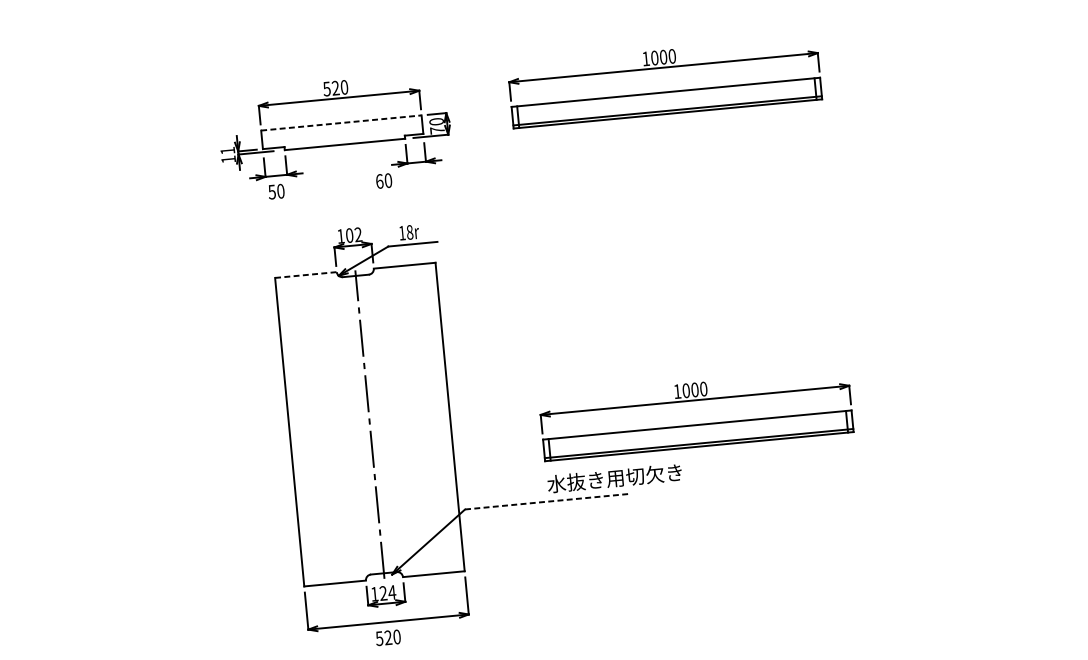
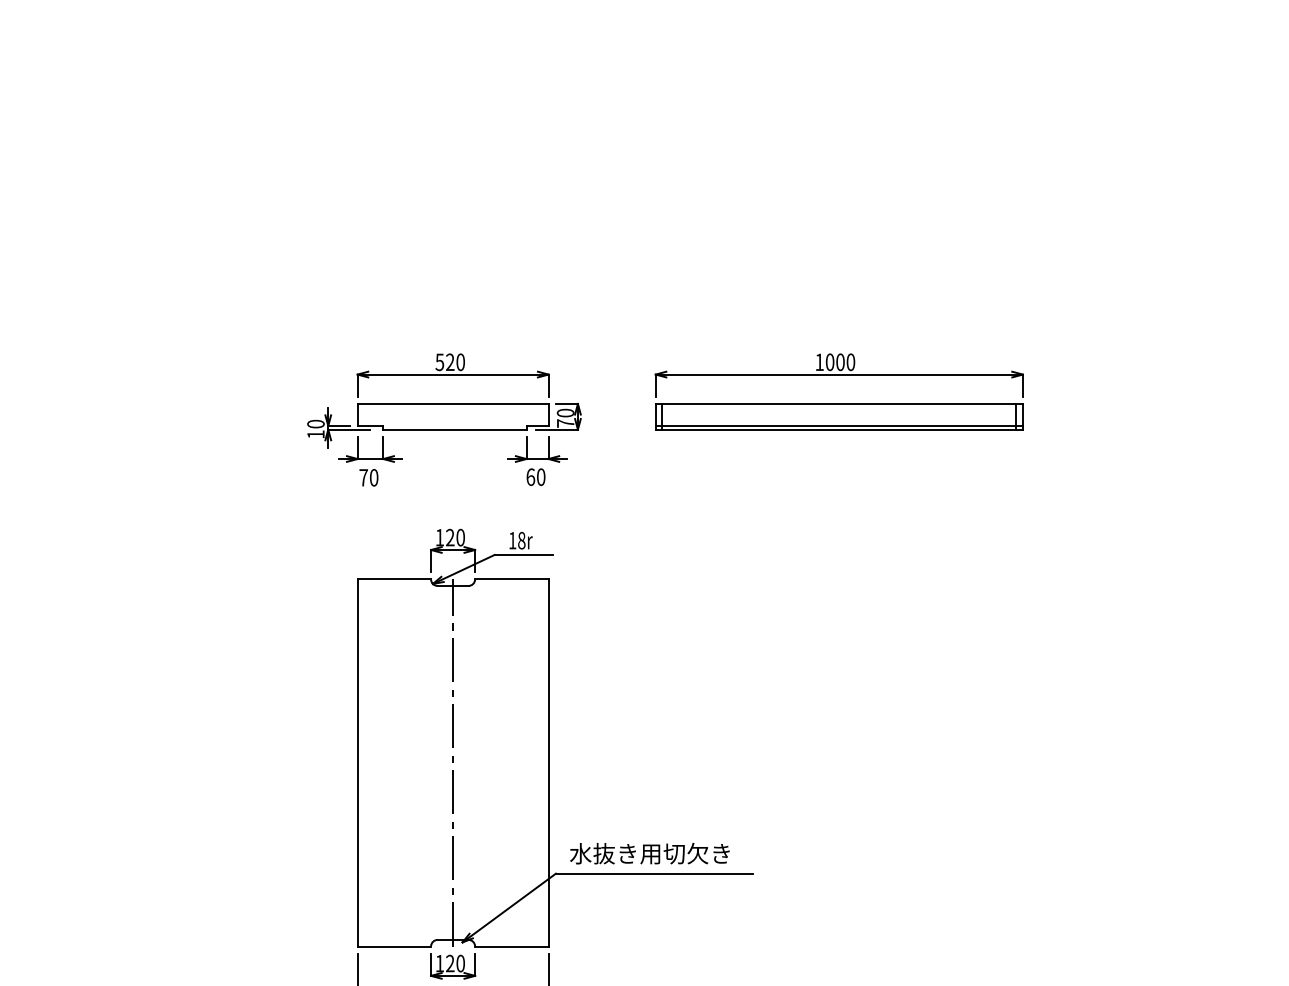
line: (341, 122) -> (453, 403), dashed -> solid
text: (227, 150) -> (315, 423), 11 -> 10
text: (383, 180) -> (535, 476), moved
text: (271, 191) -> (363, 477), 50 -> 70
text: (354, 235) -> (455, 537), 102 -> 120
line: (306, 275) -> (394, 579), dashed -> solid
part: (696, 424) -> (838, 799), removed
text: (614, 478) -> (649, 853), moved
line: (547, 501) -> (654, 873), dashed -> solid
text: (392, 592) -> (460, 963), 124 -> 120

